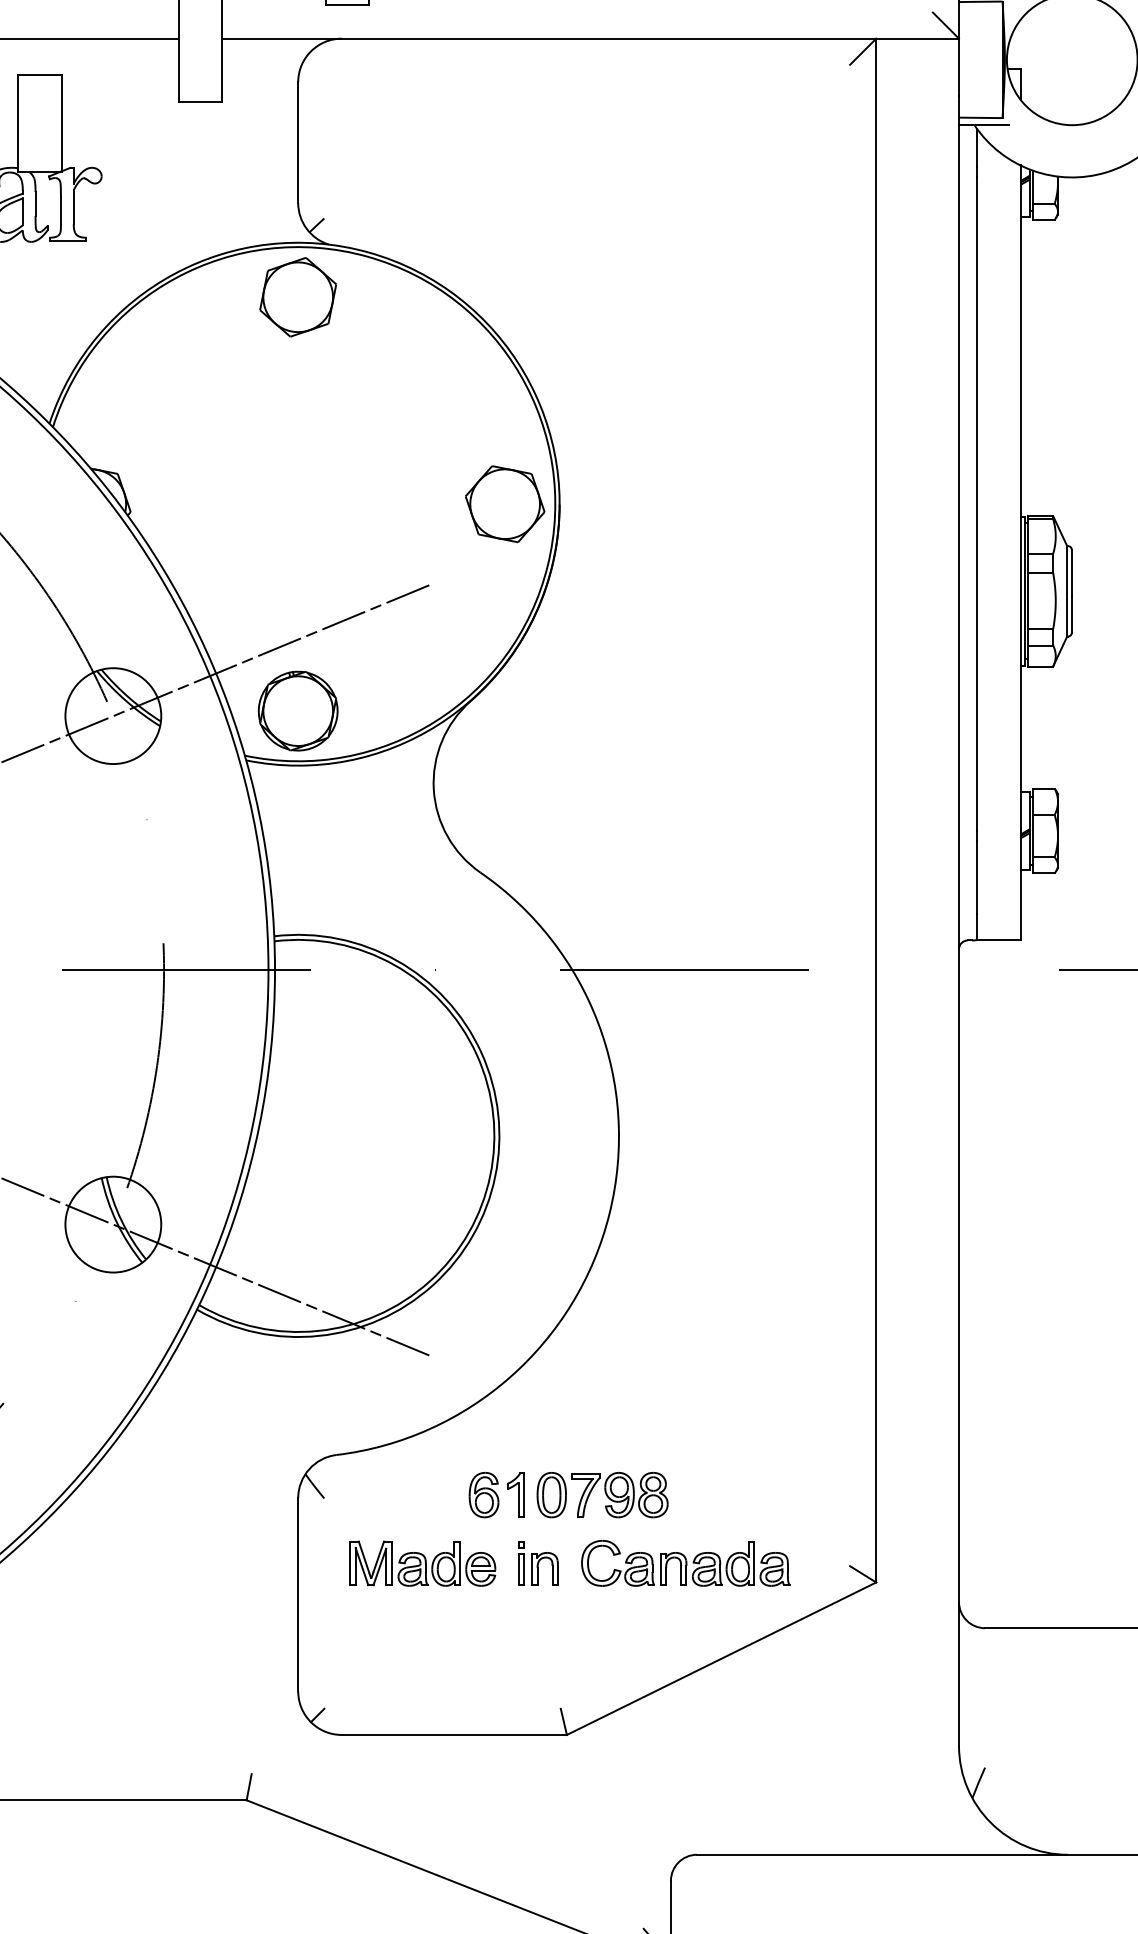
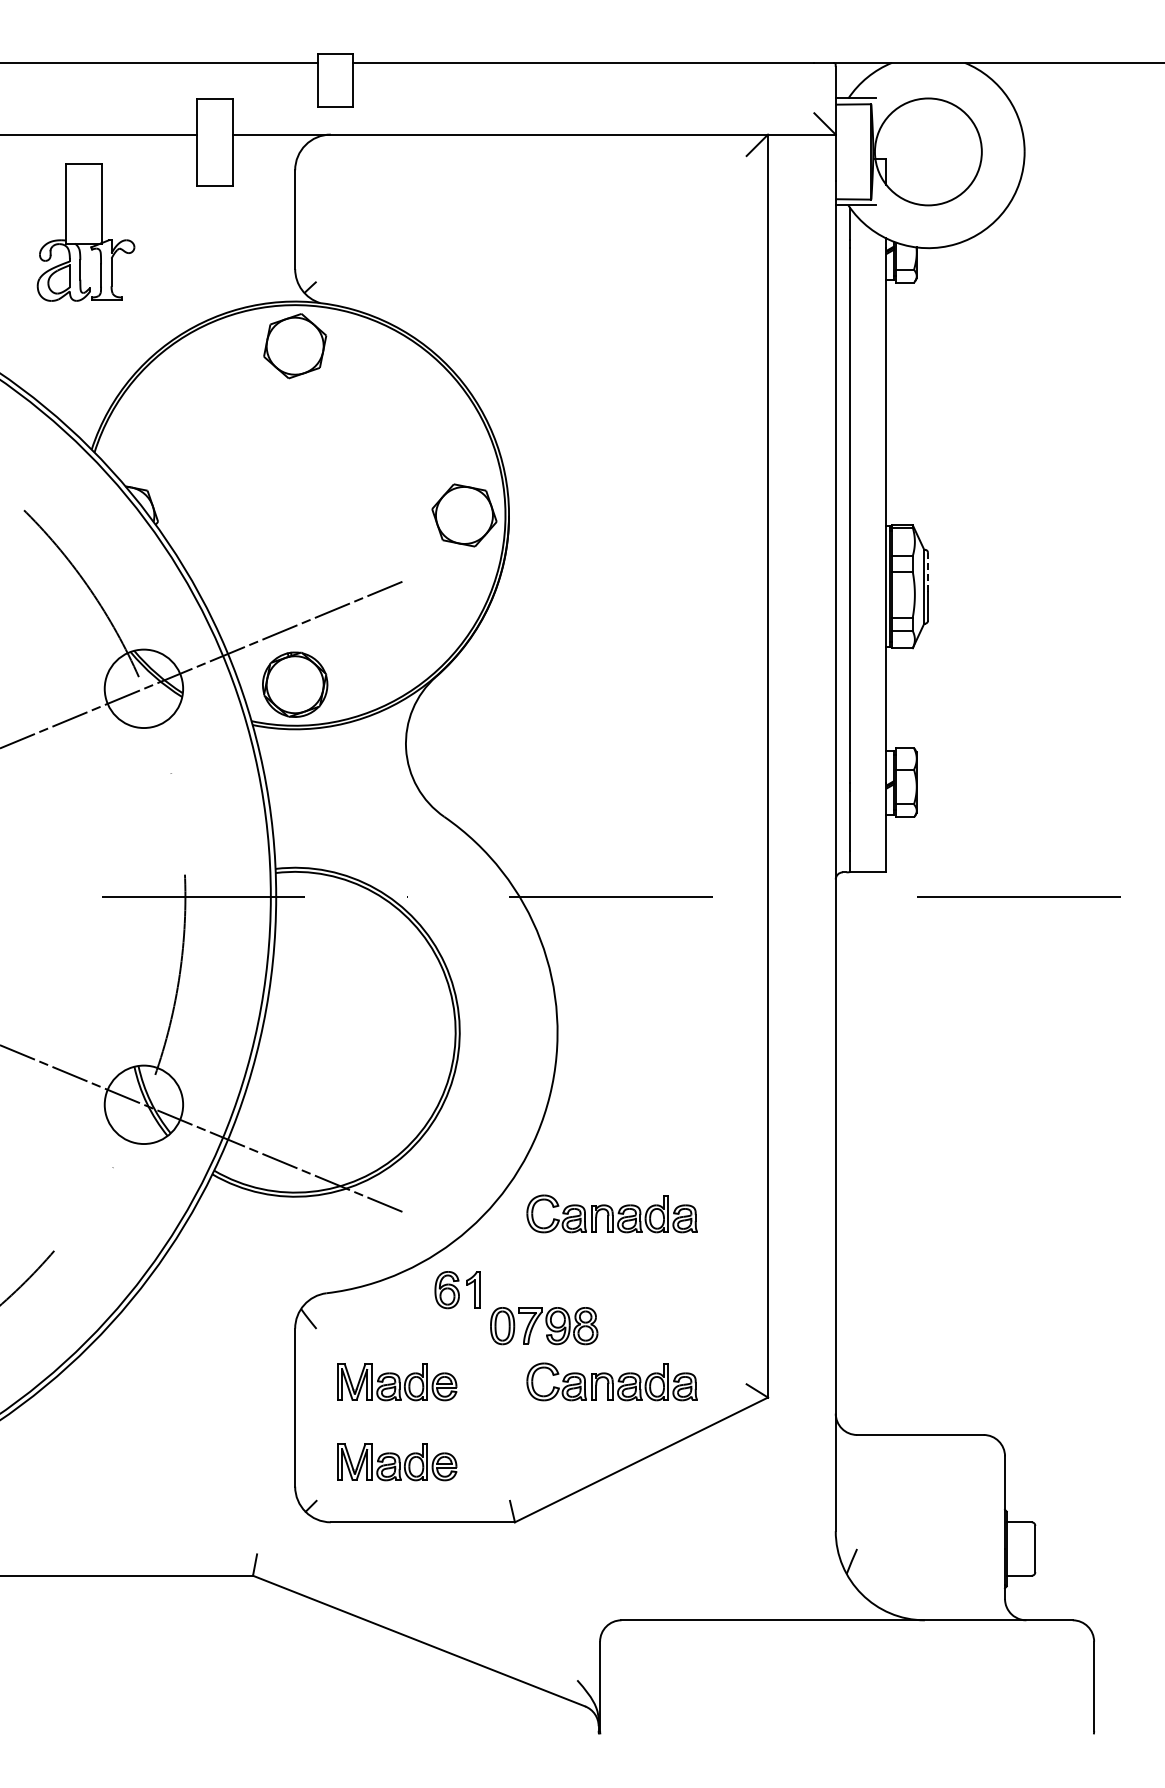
line: (1072, 572) -> (928, 571), solid -> dashed
part: (684, 1357) -> (611, 1213), added
part: (496, 1495) -> (457, 1290), moved
part: (538, 1562) -> (491, 1381), removed
part: (423, 1661) -> (397, 1462), added

